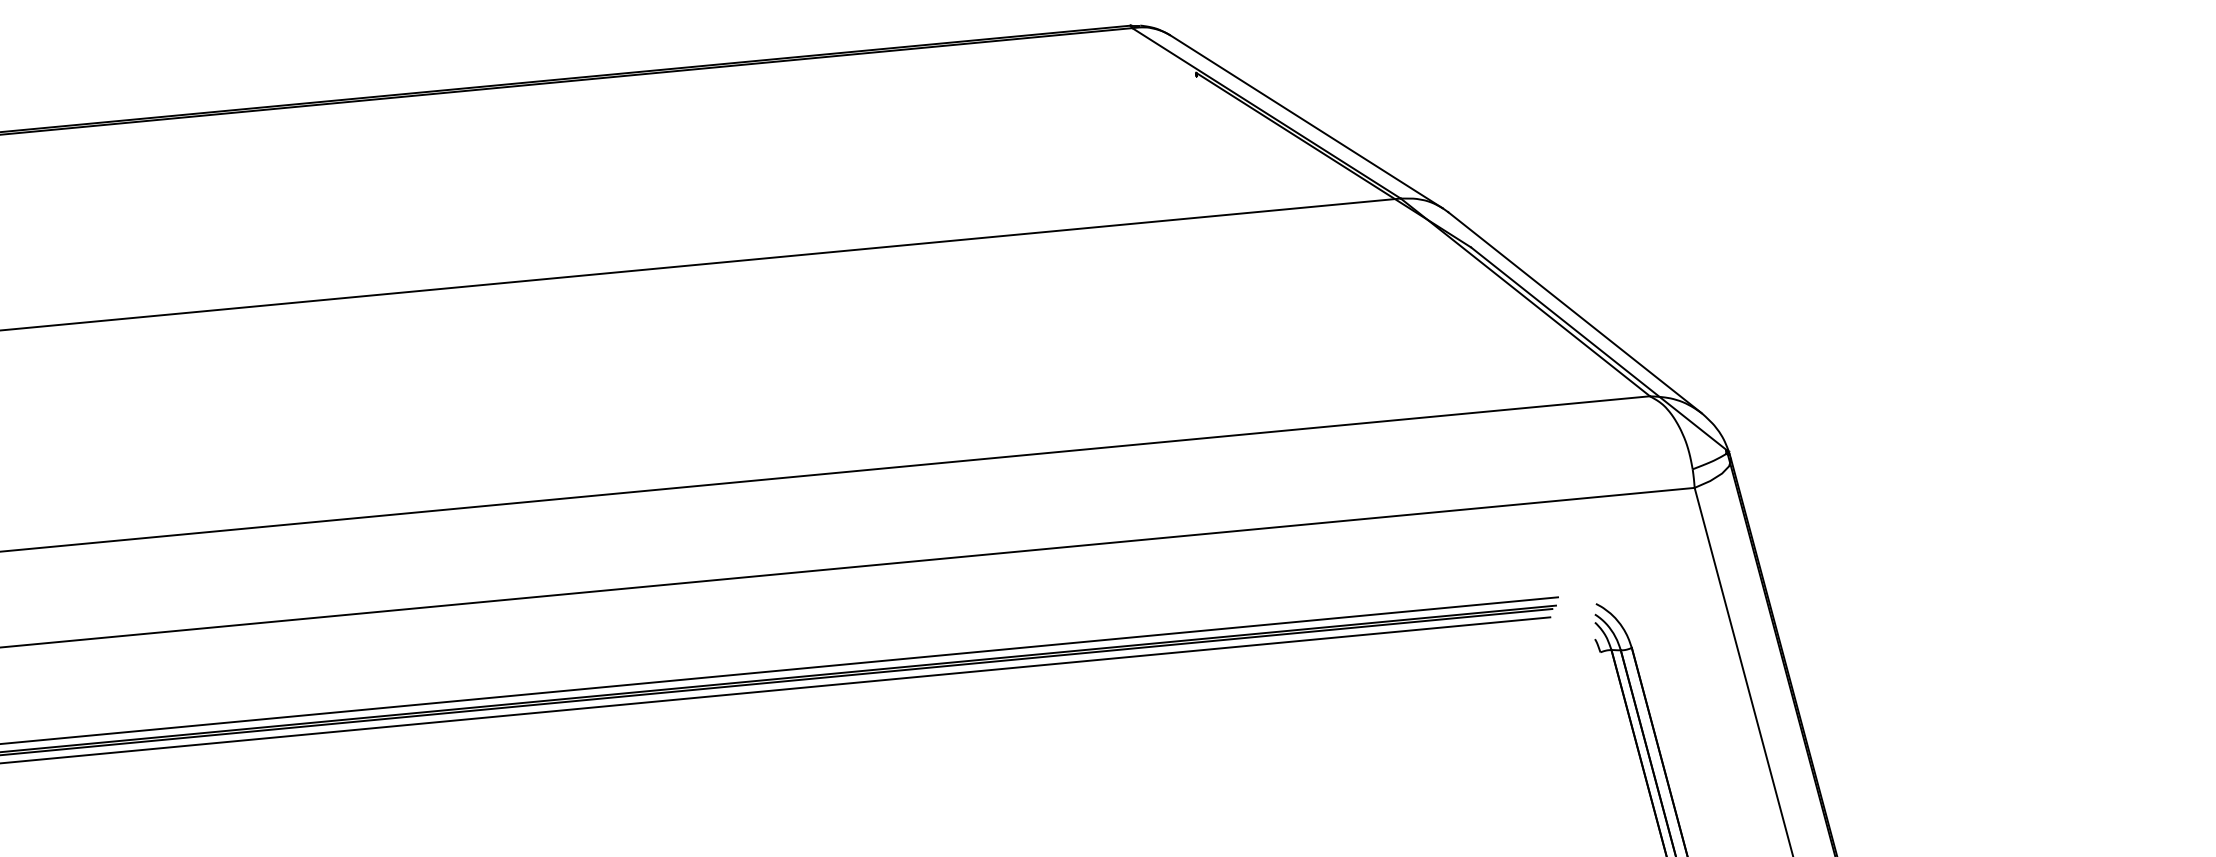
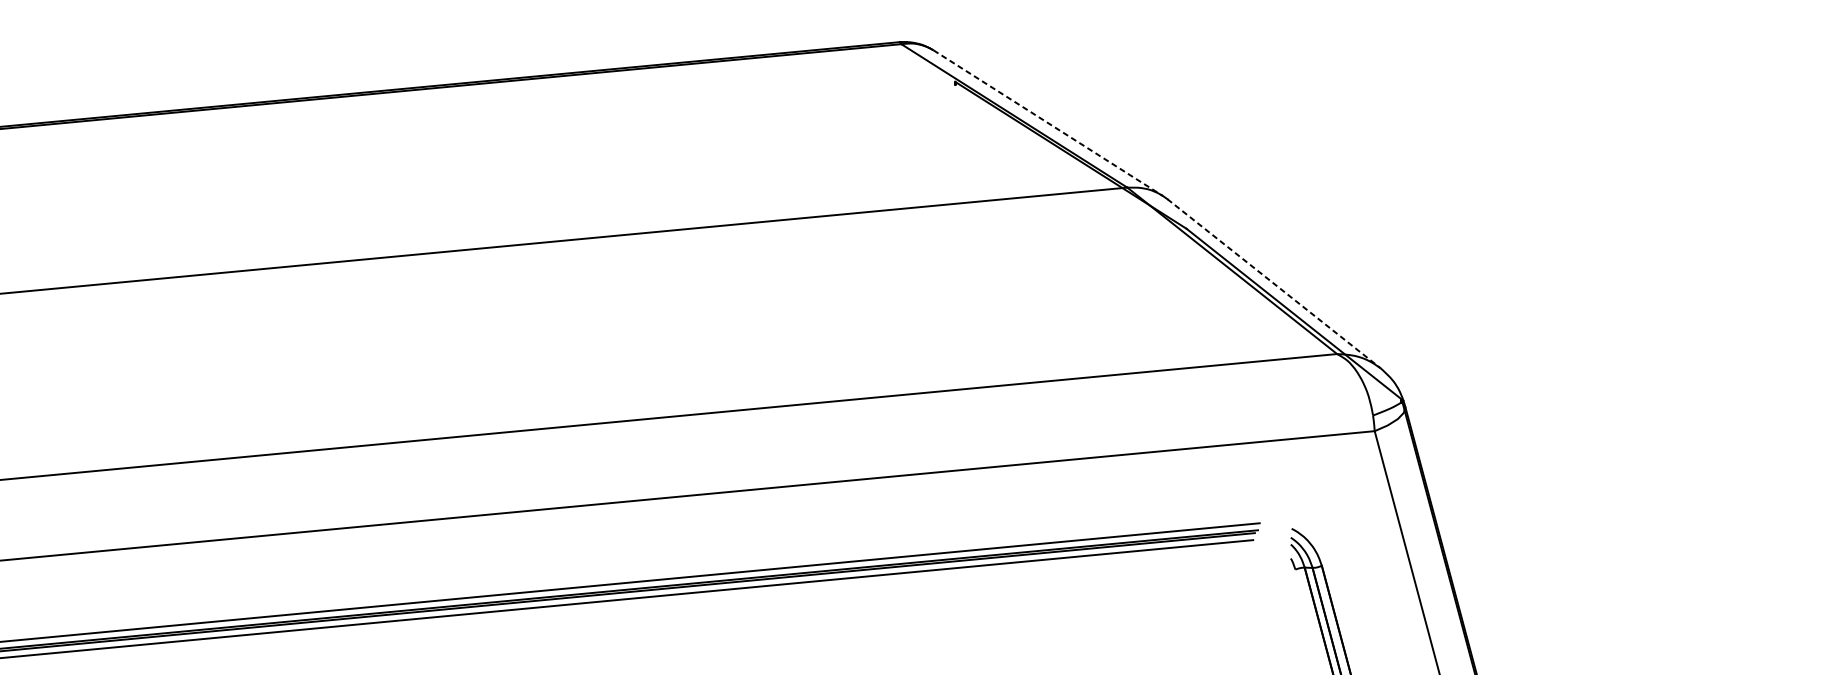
line: (1307, 122) -> (1048, 123), solid -> dashed
line: (1575, 312) -> (1274, 283), solid -> dashed

